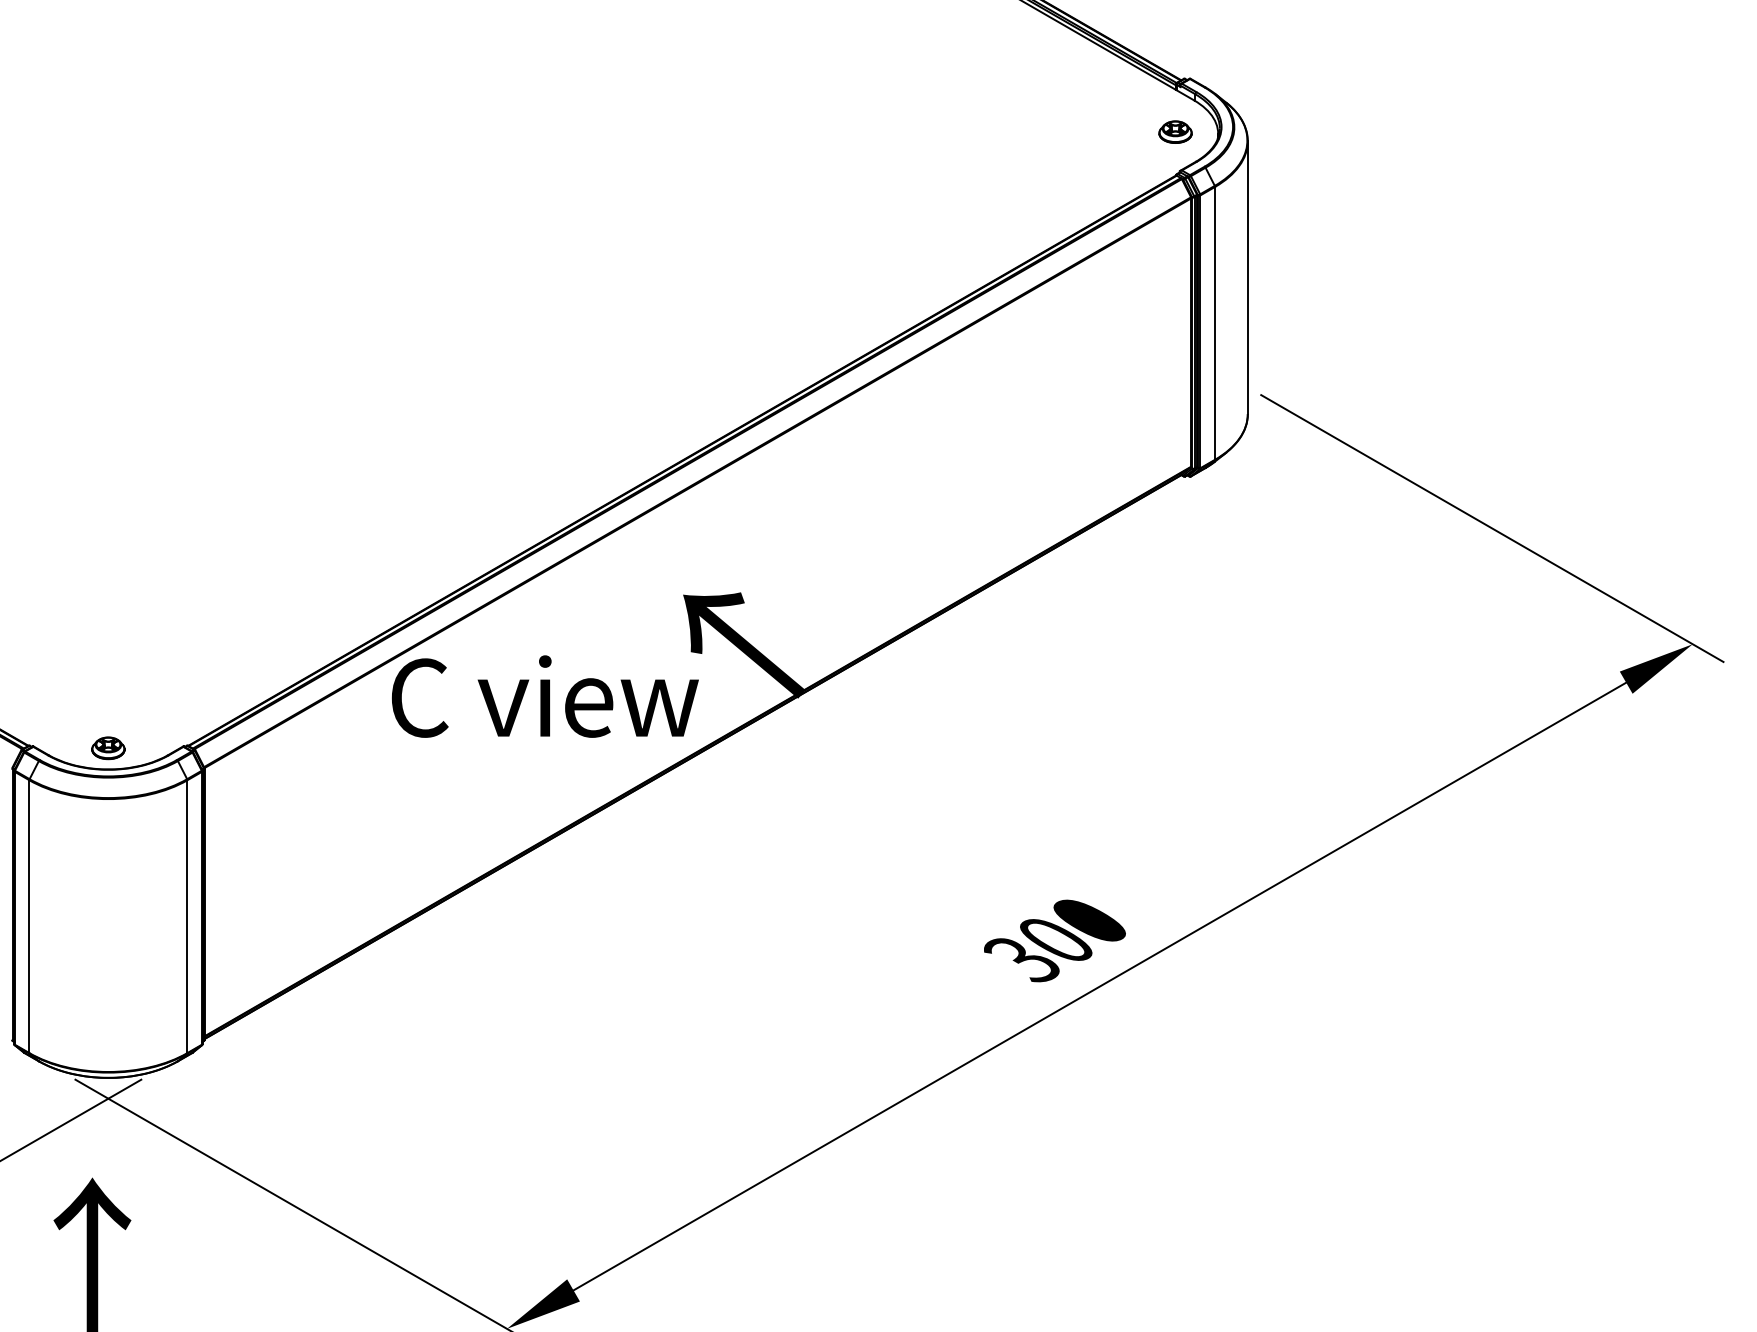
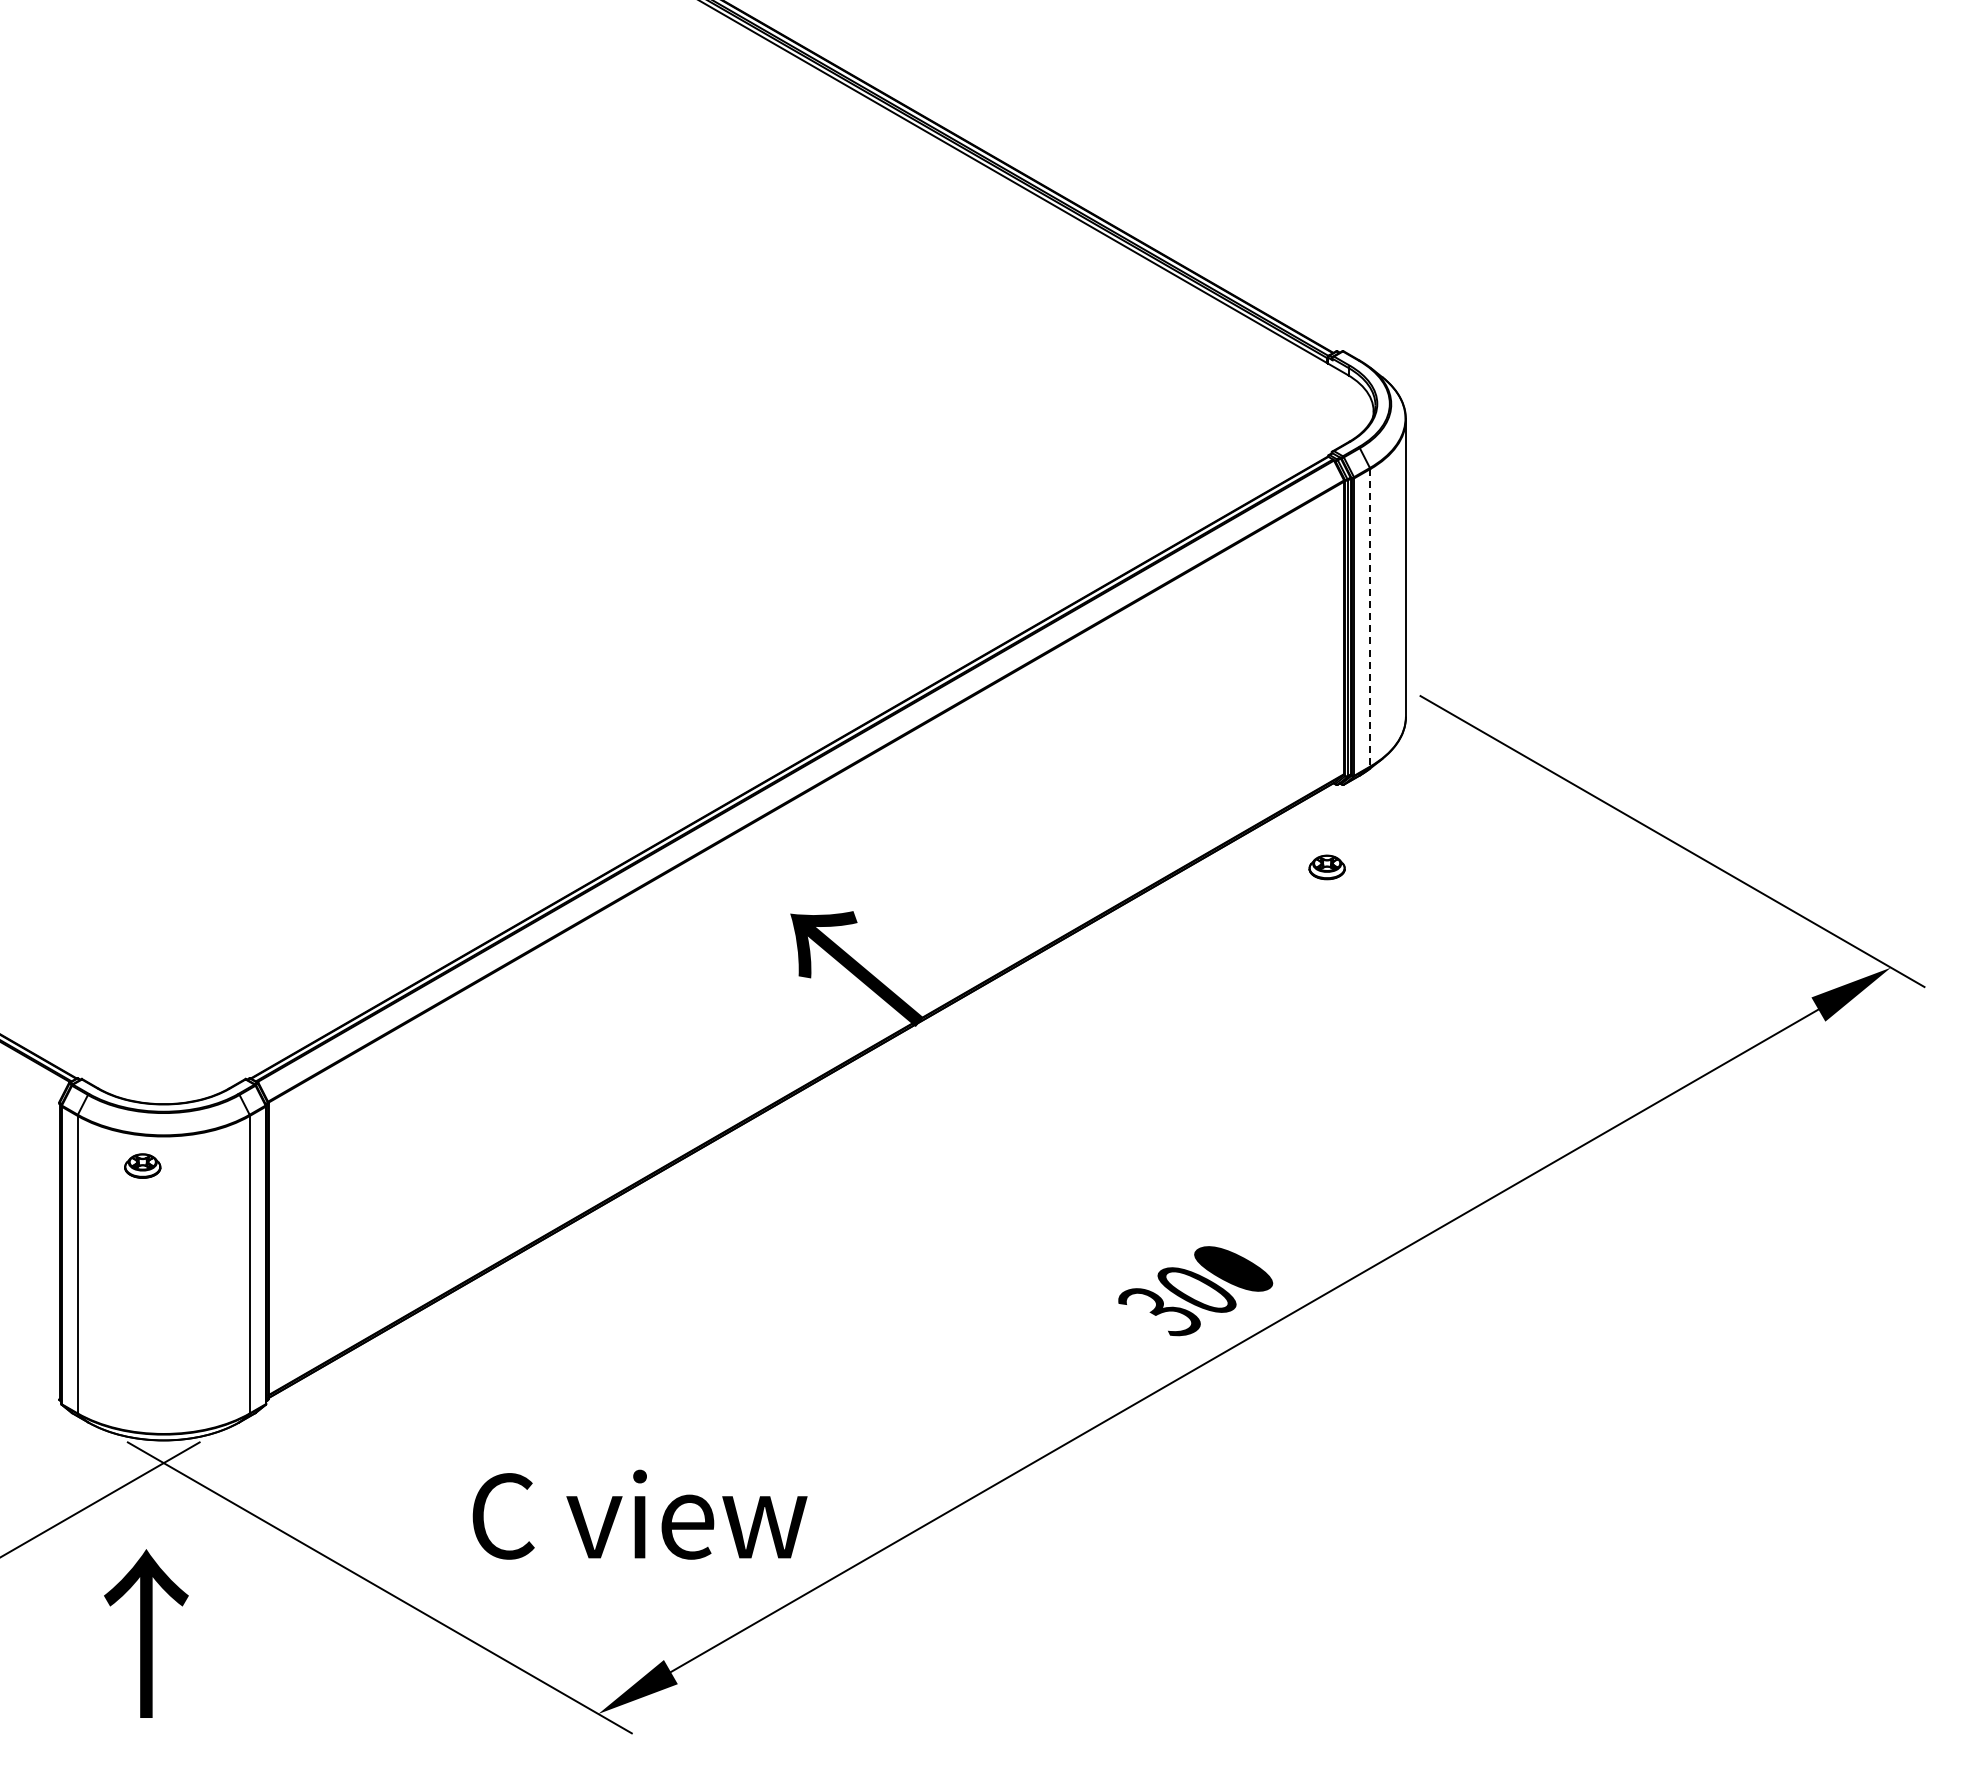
part: (1174, 132) -> (1326, 867), moved
line: (1215, 323) -> (1370, 617), solid -> dashed
text: (544, 696) -> (639, 1514), moved
part: (108, 747) -> (142, 1165), moved

